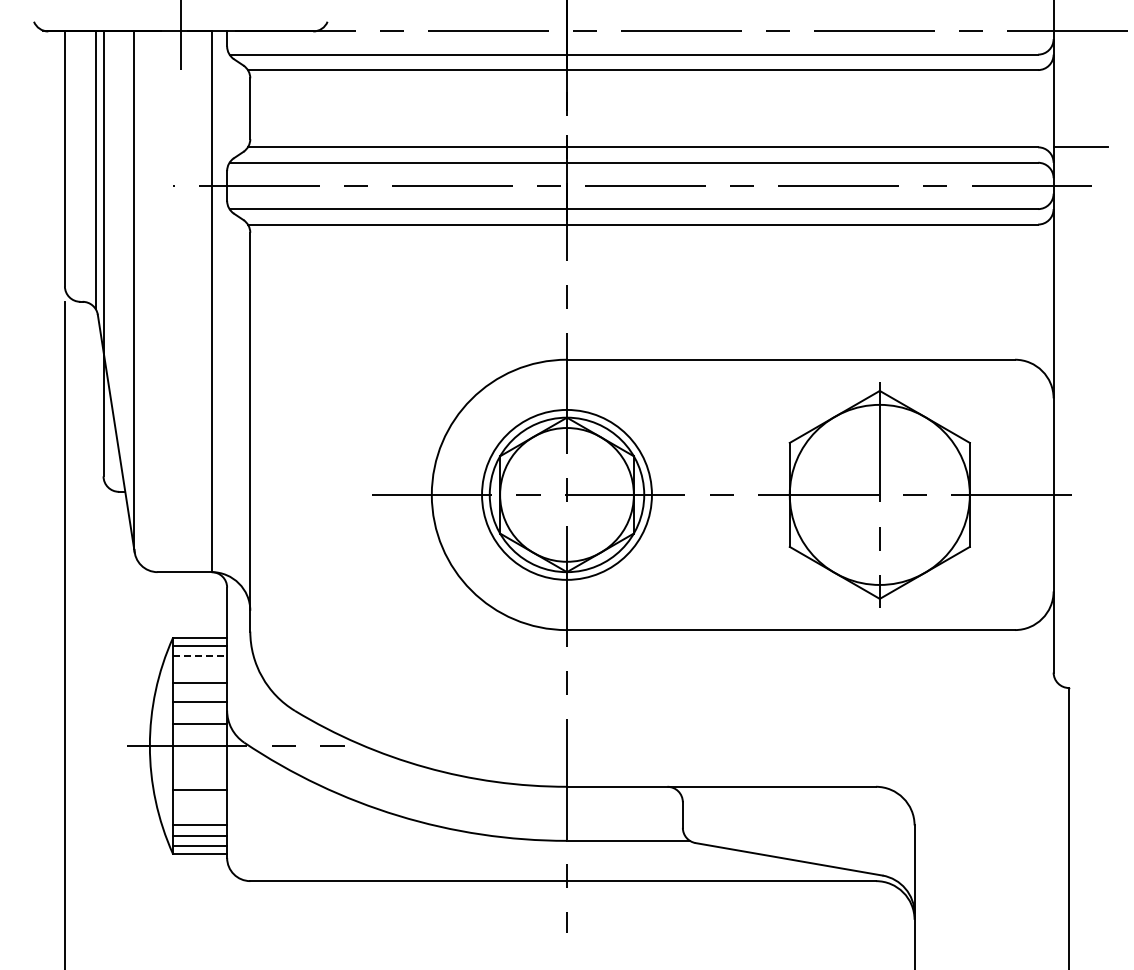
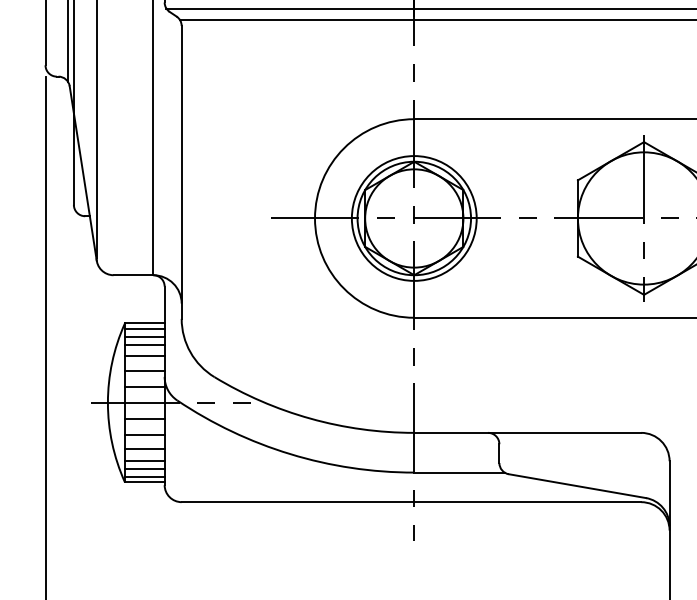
line: (200, 655) -> (145, 336), dashed -> solid
line: (200, 667) -> (145, 345), added
line: (200, 767) -> (145, 418), added
line: (200, 809) -> (145, 449), added

